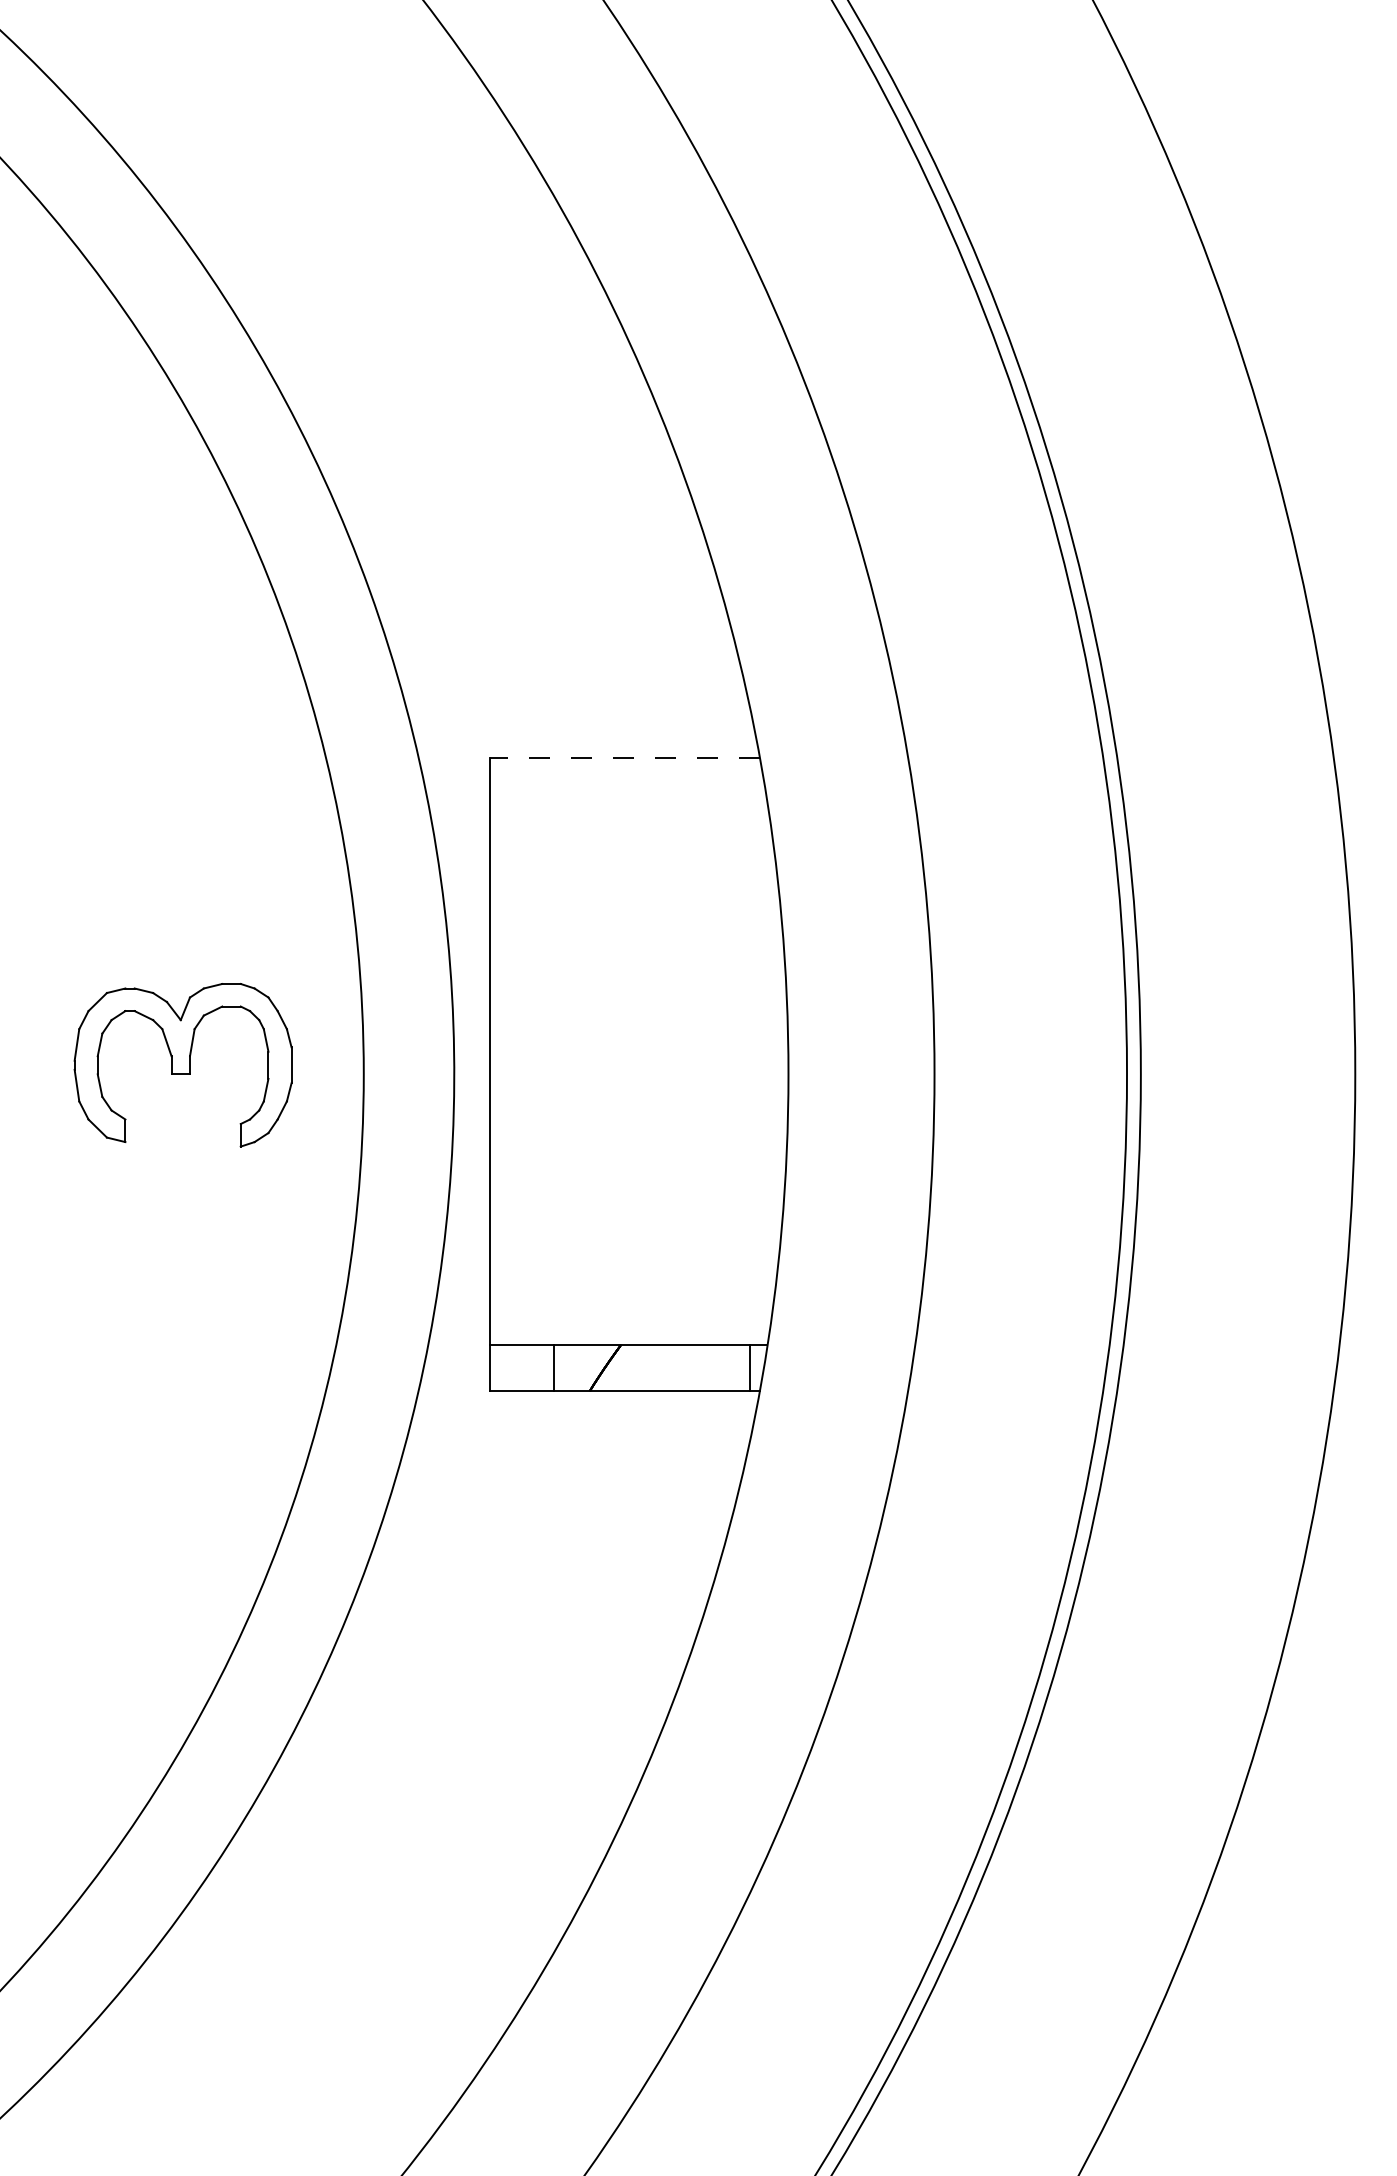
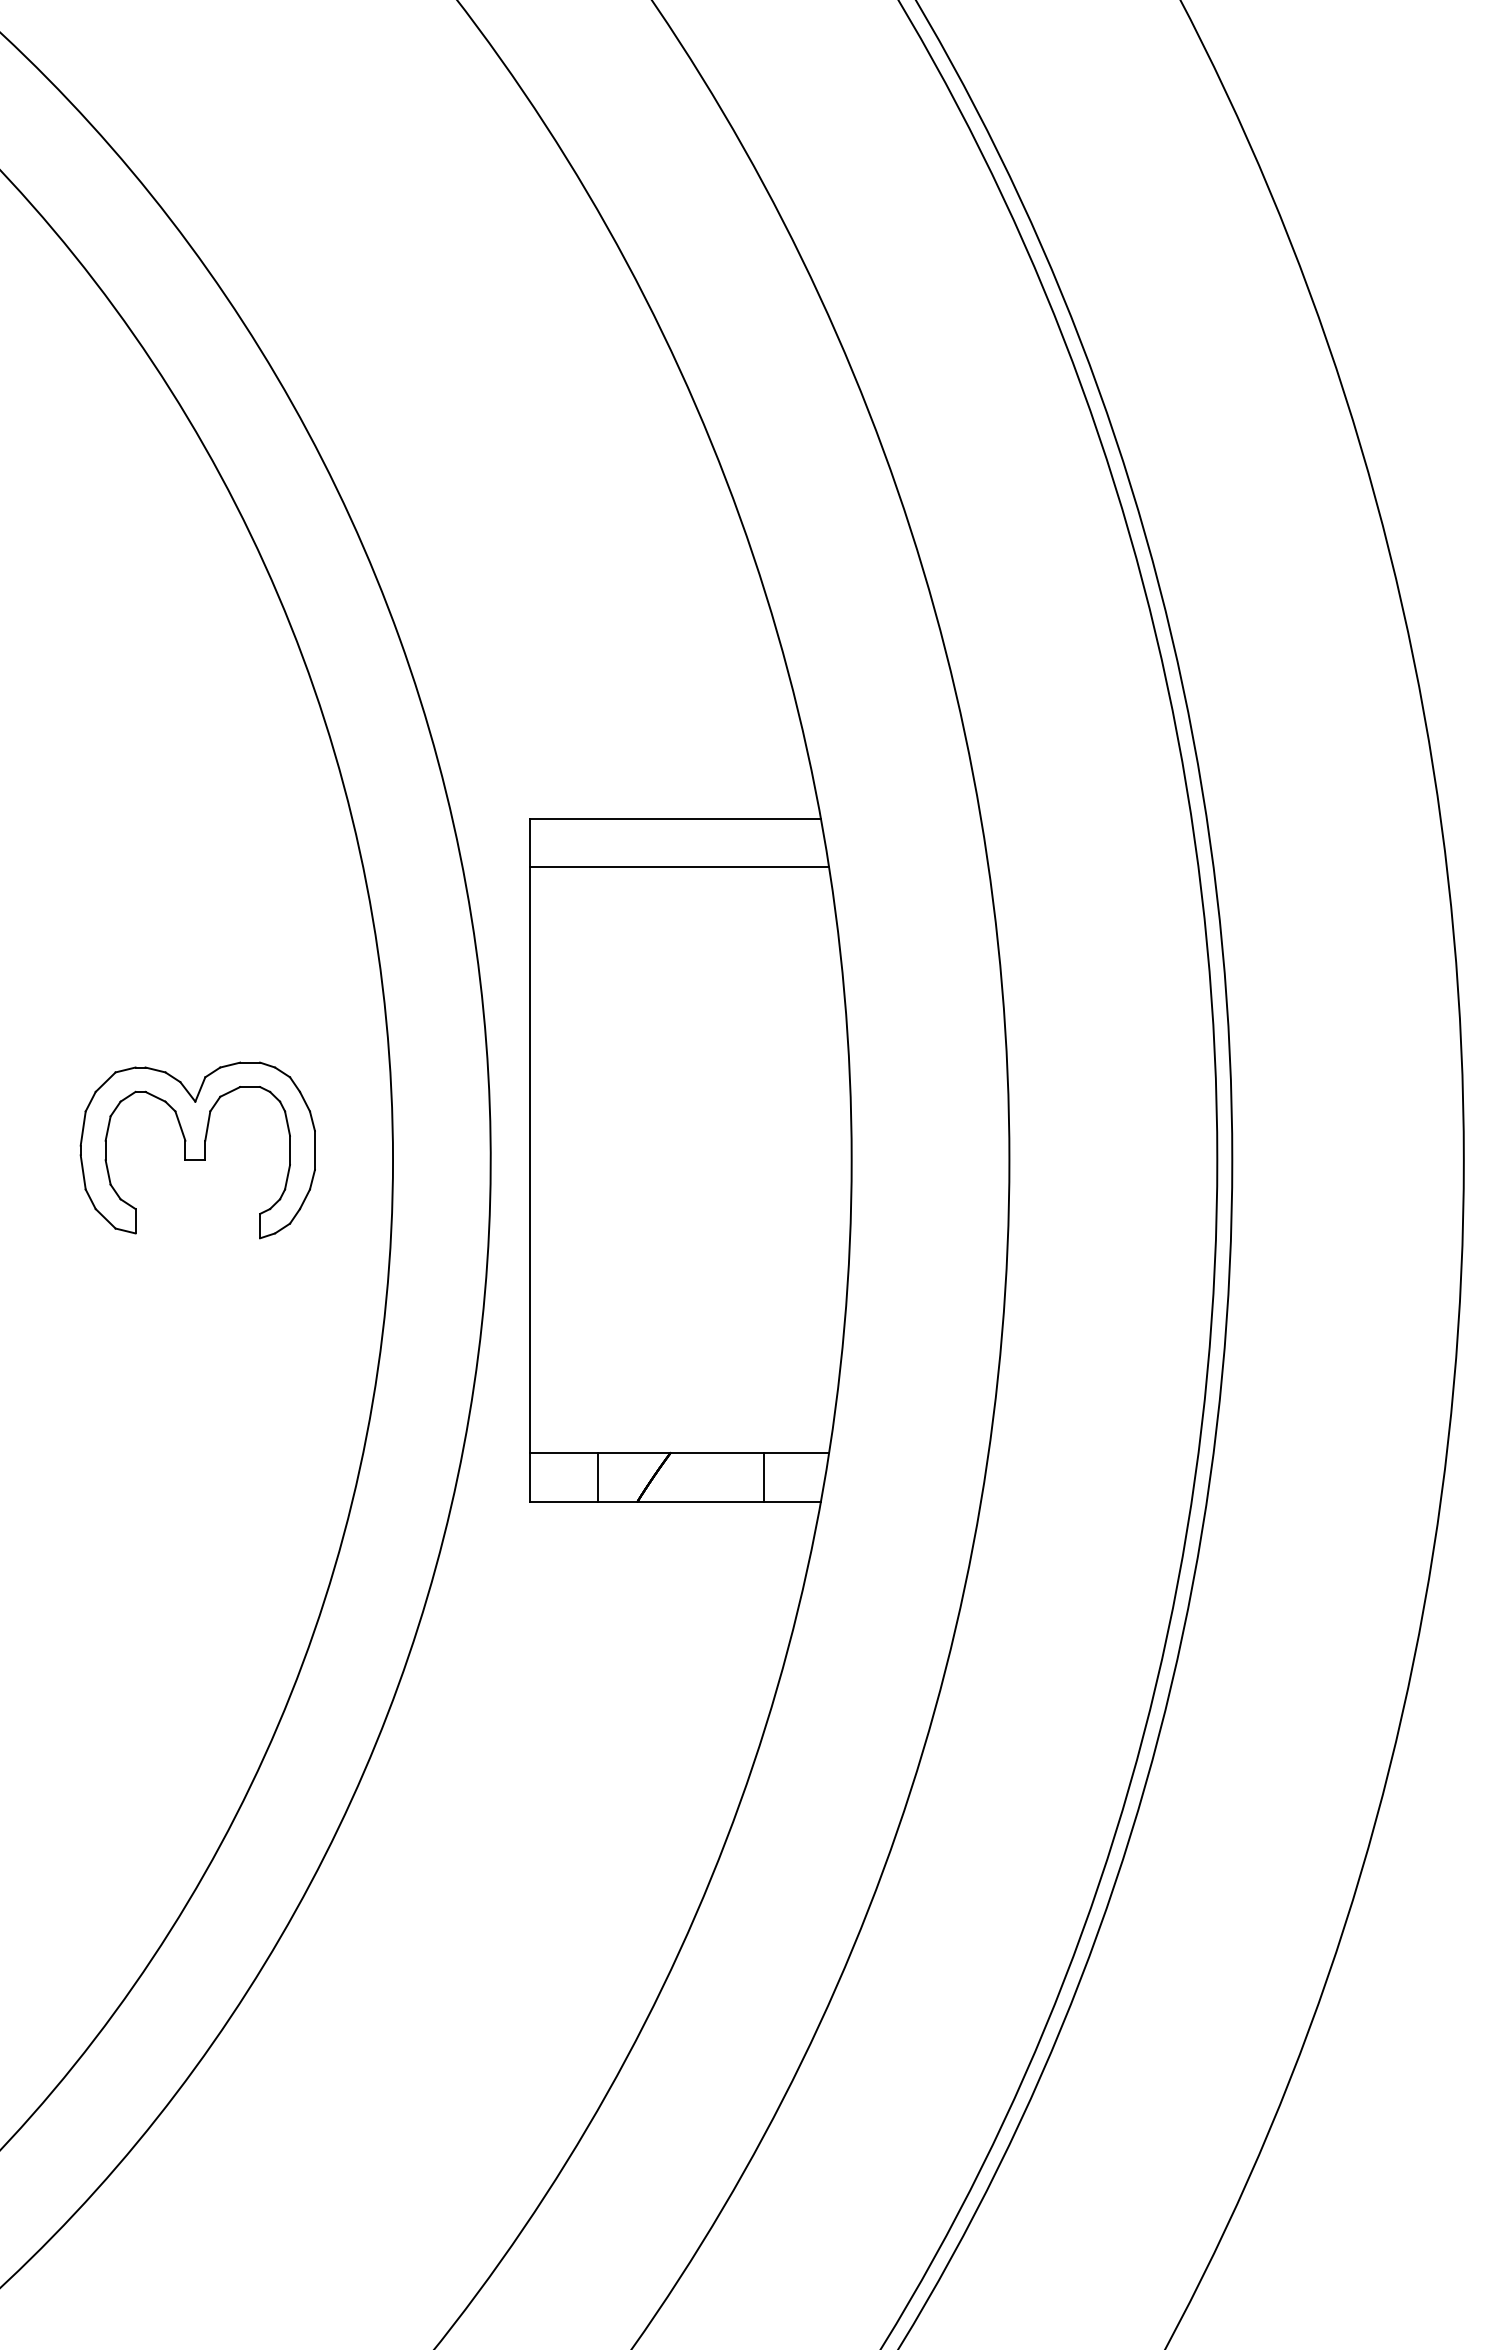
line: (625, 757) -> (675, 818), dashed -> solid
line: (628, 803) -> (678, 867), added
line: (749, 1368) -> (763, 1477), moved

